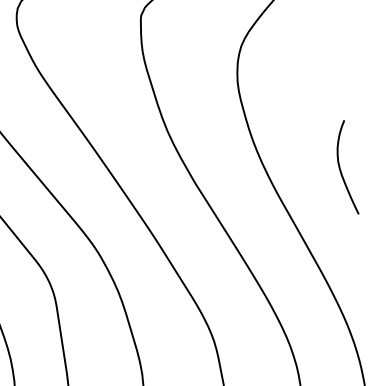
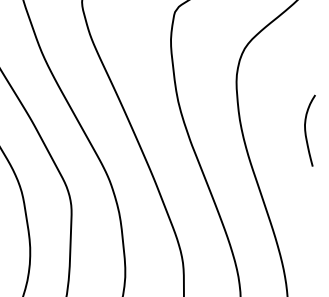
curve: (341, 168) -> (306, 130), moved

